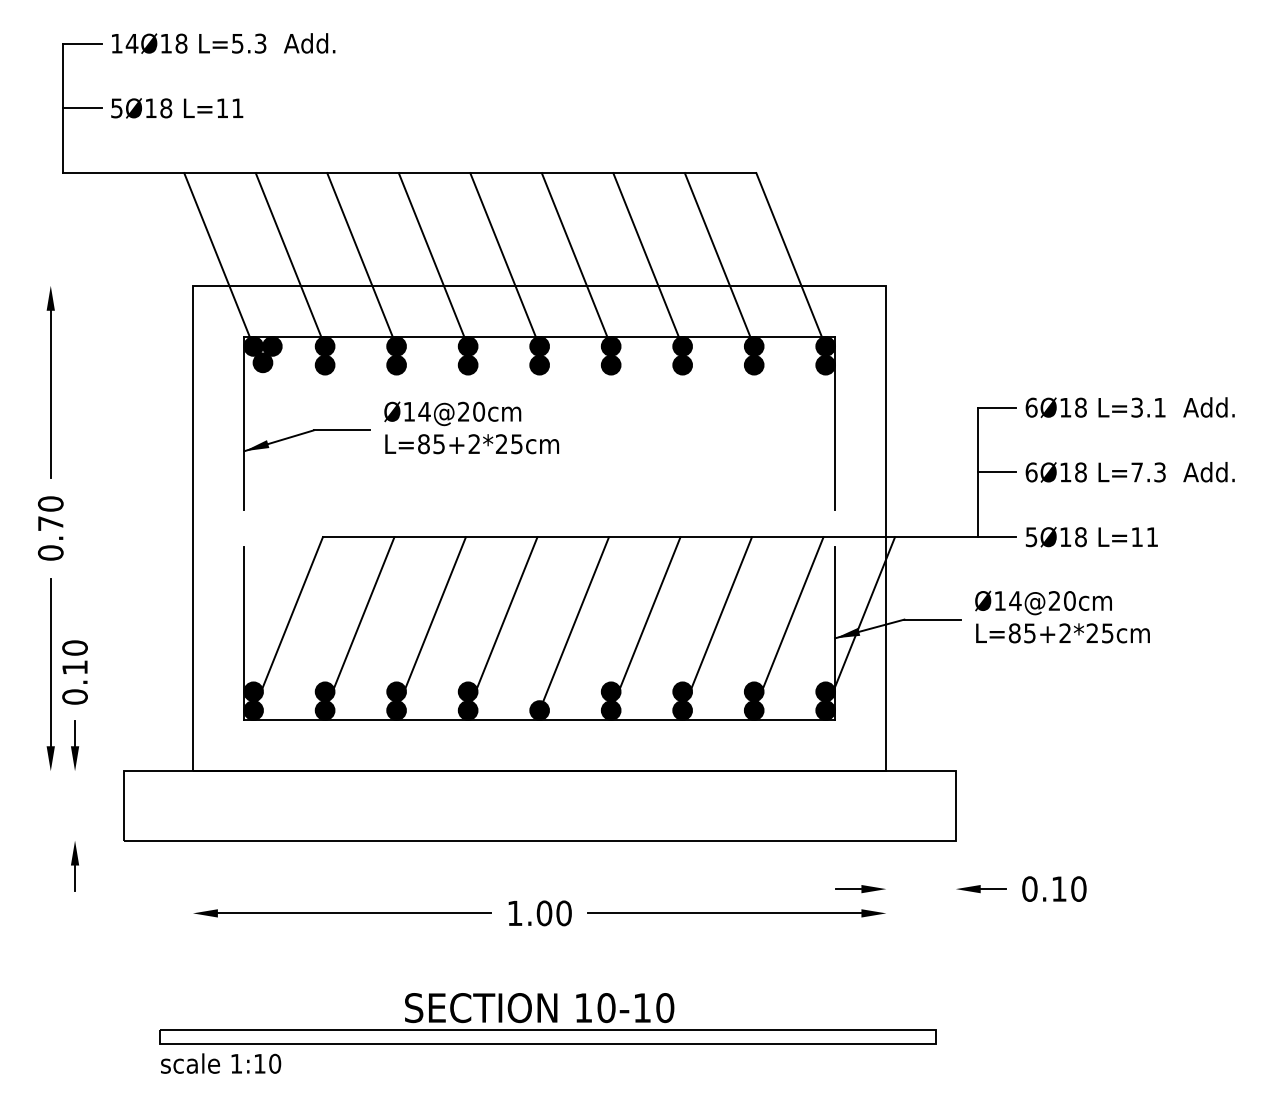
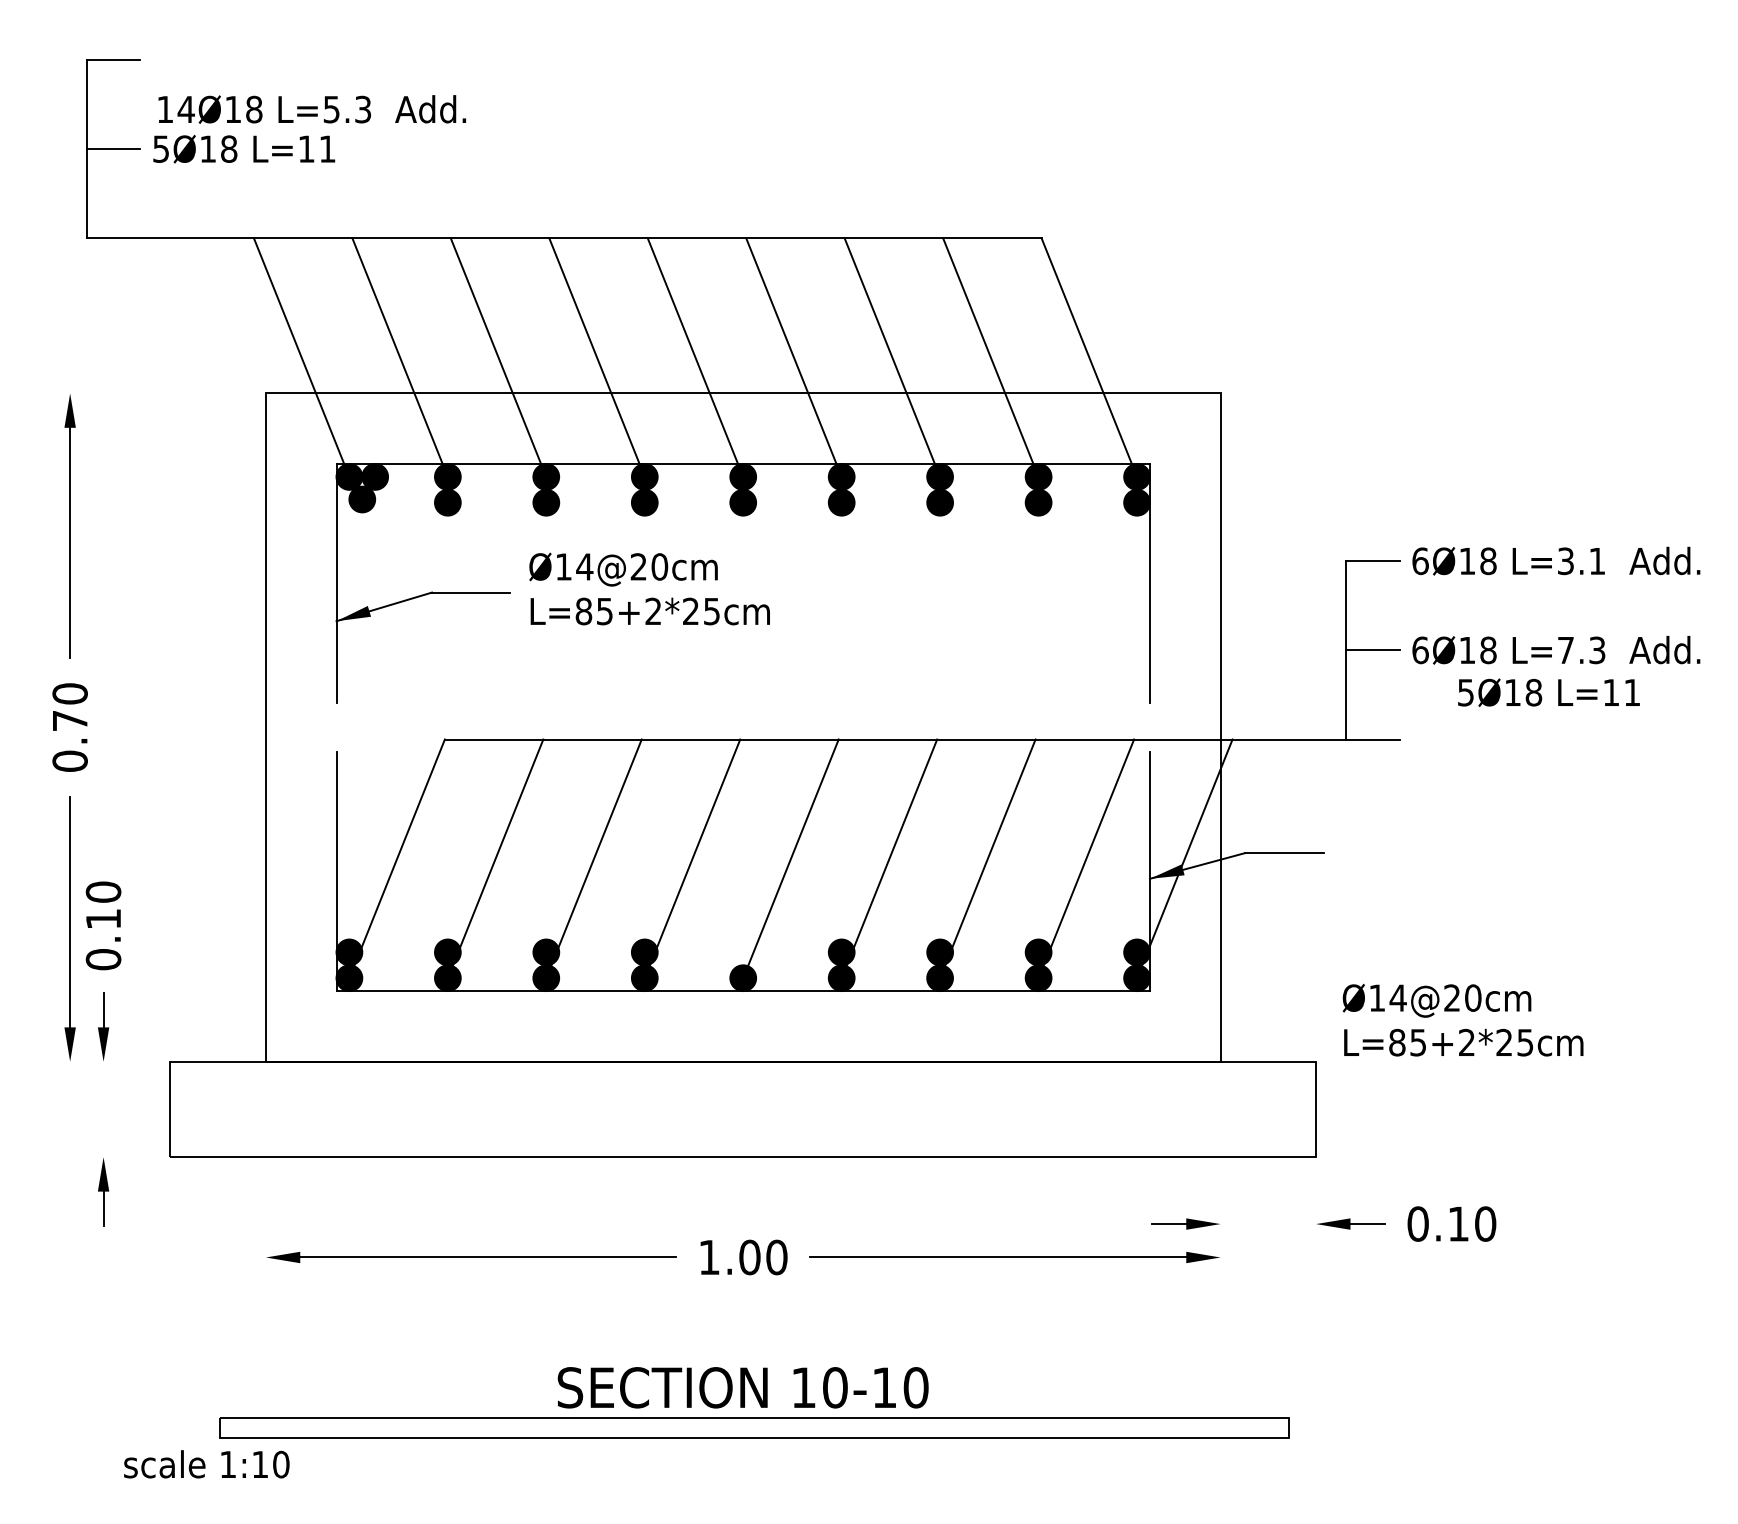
text: (223, 43) -> (312, 109), moved
text: (1091, 536) -> (1548, 691), moved
text: (1062, 616) -> (1463, 1019), moved
text: (221, 1063) -> (207, 1464), moved

